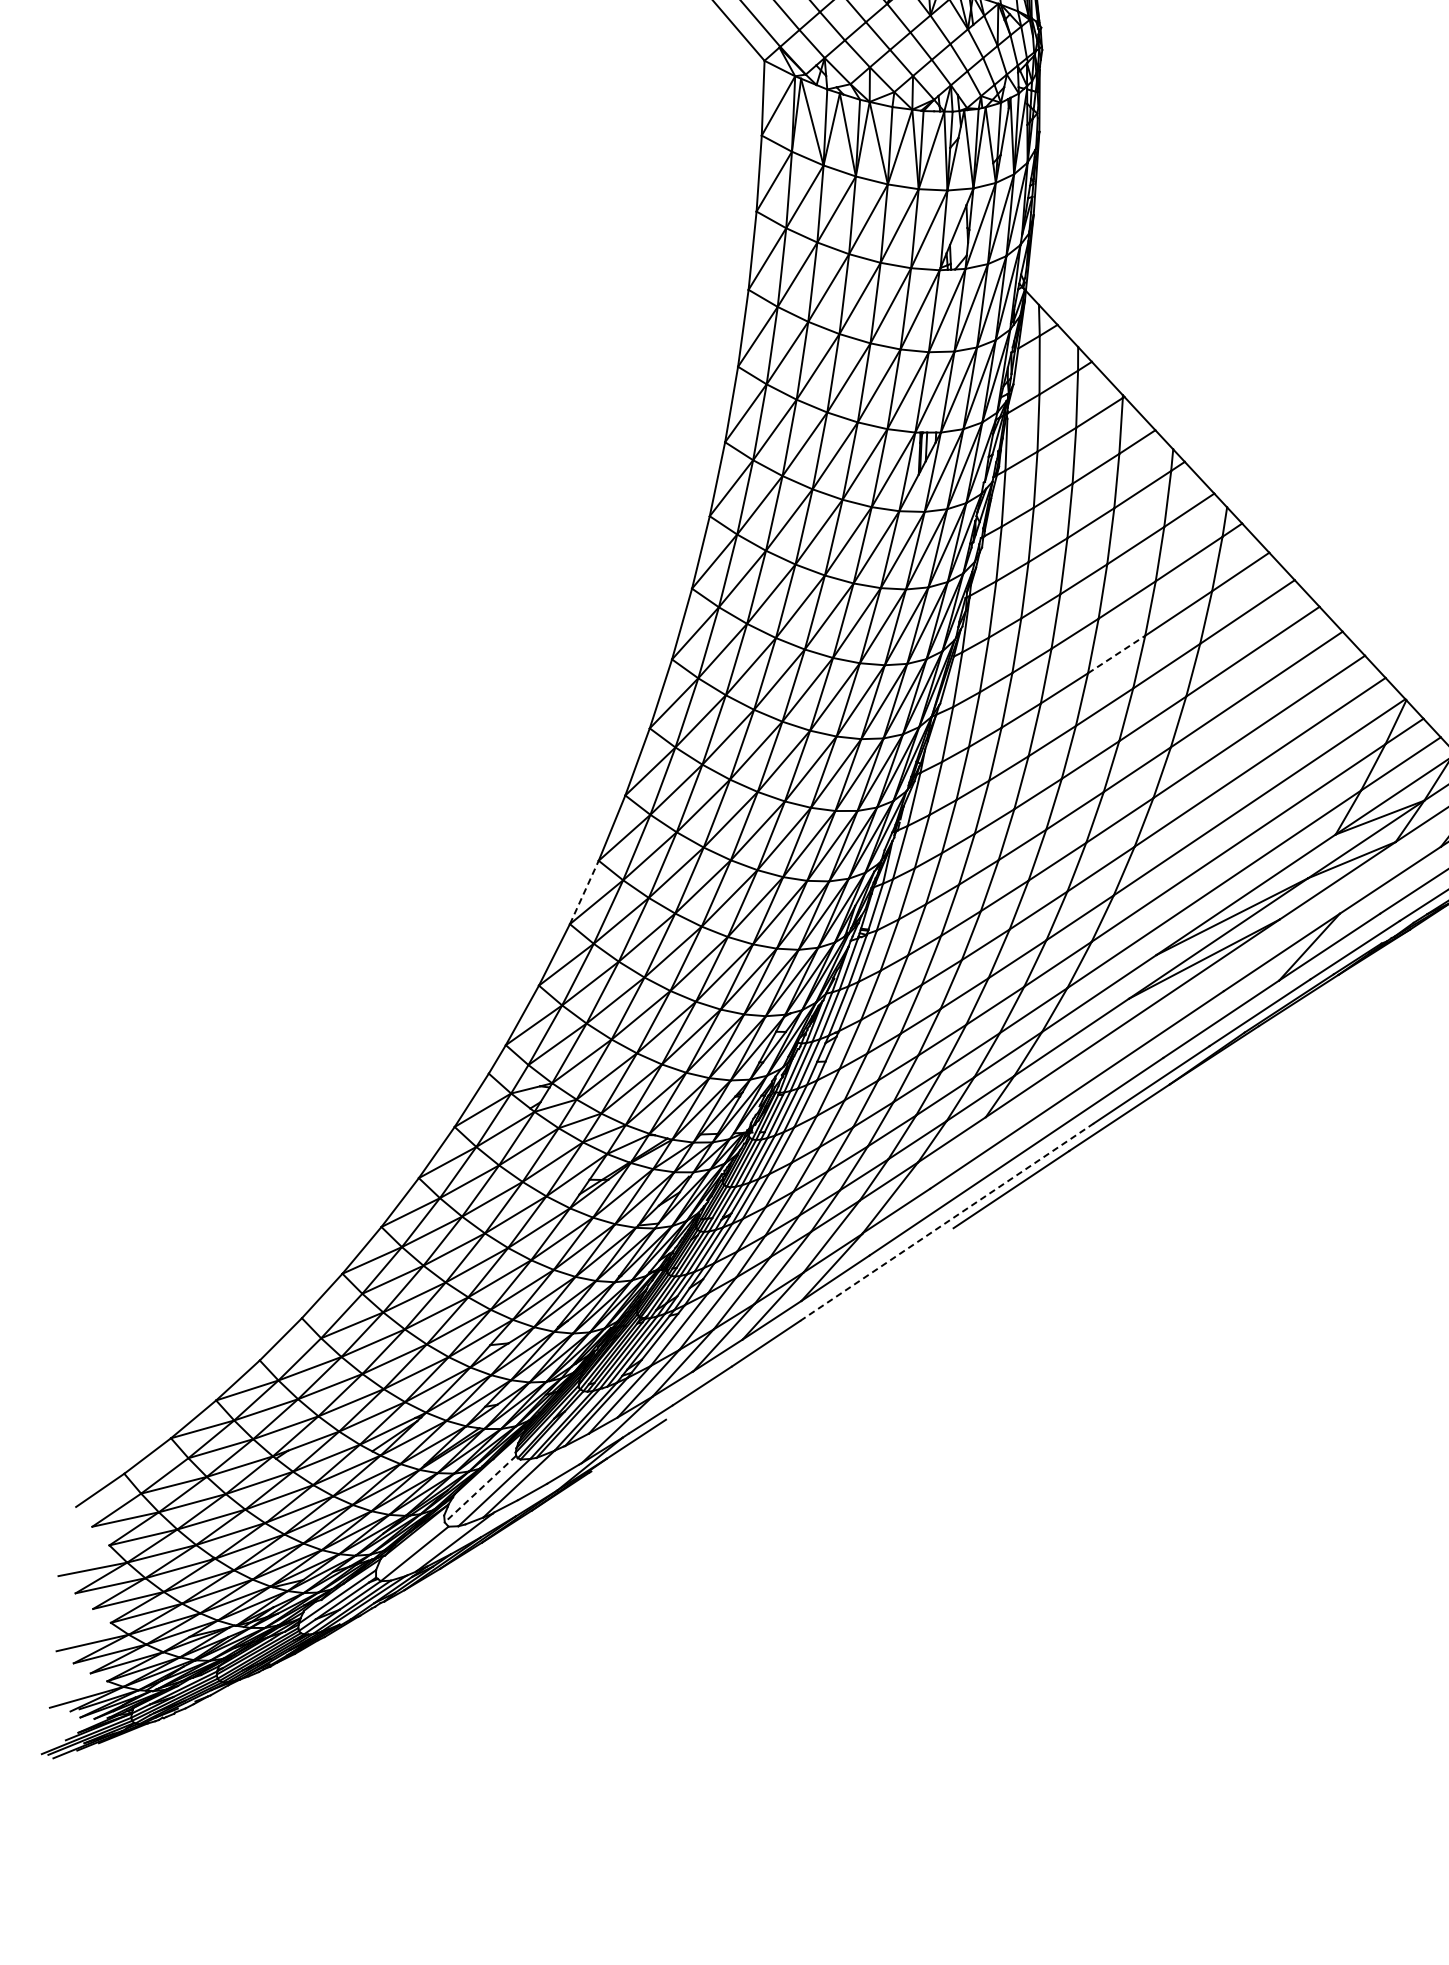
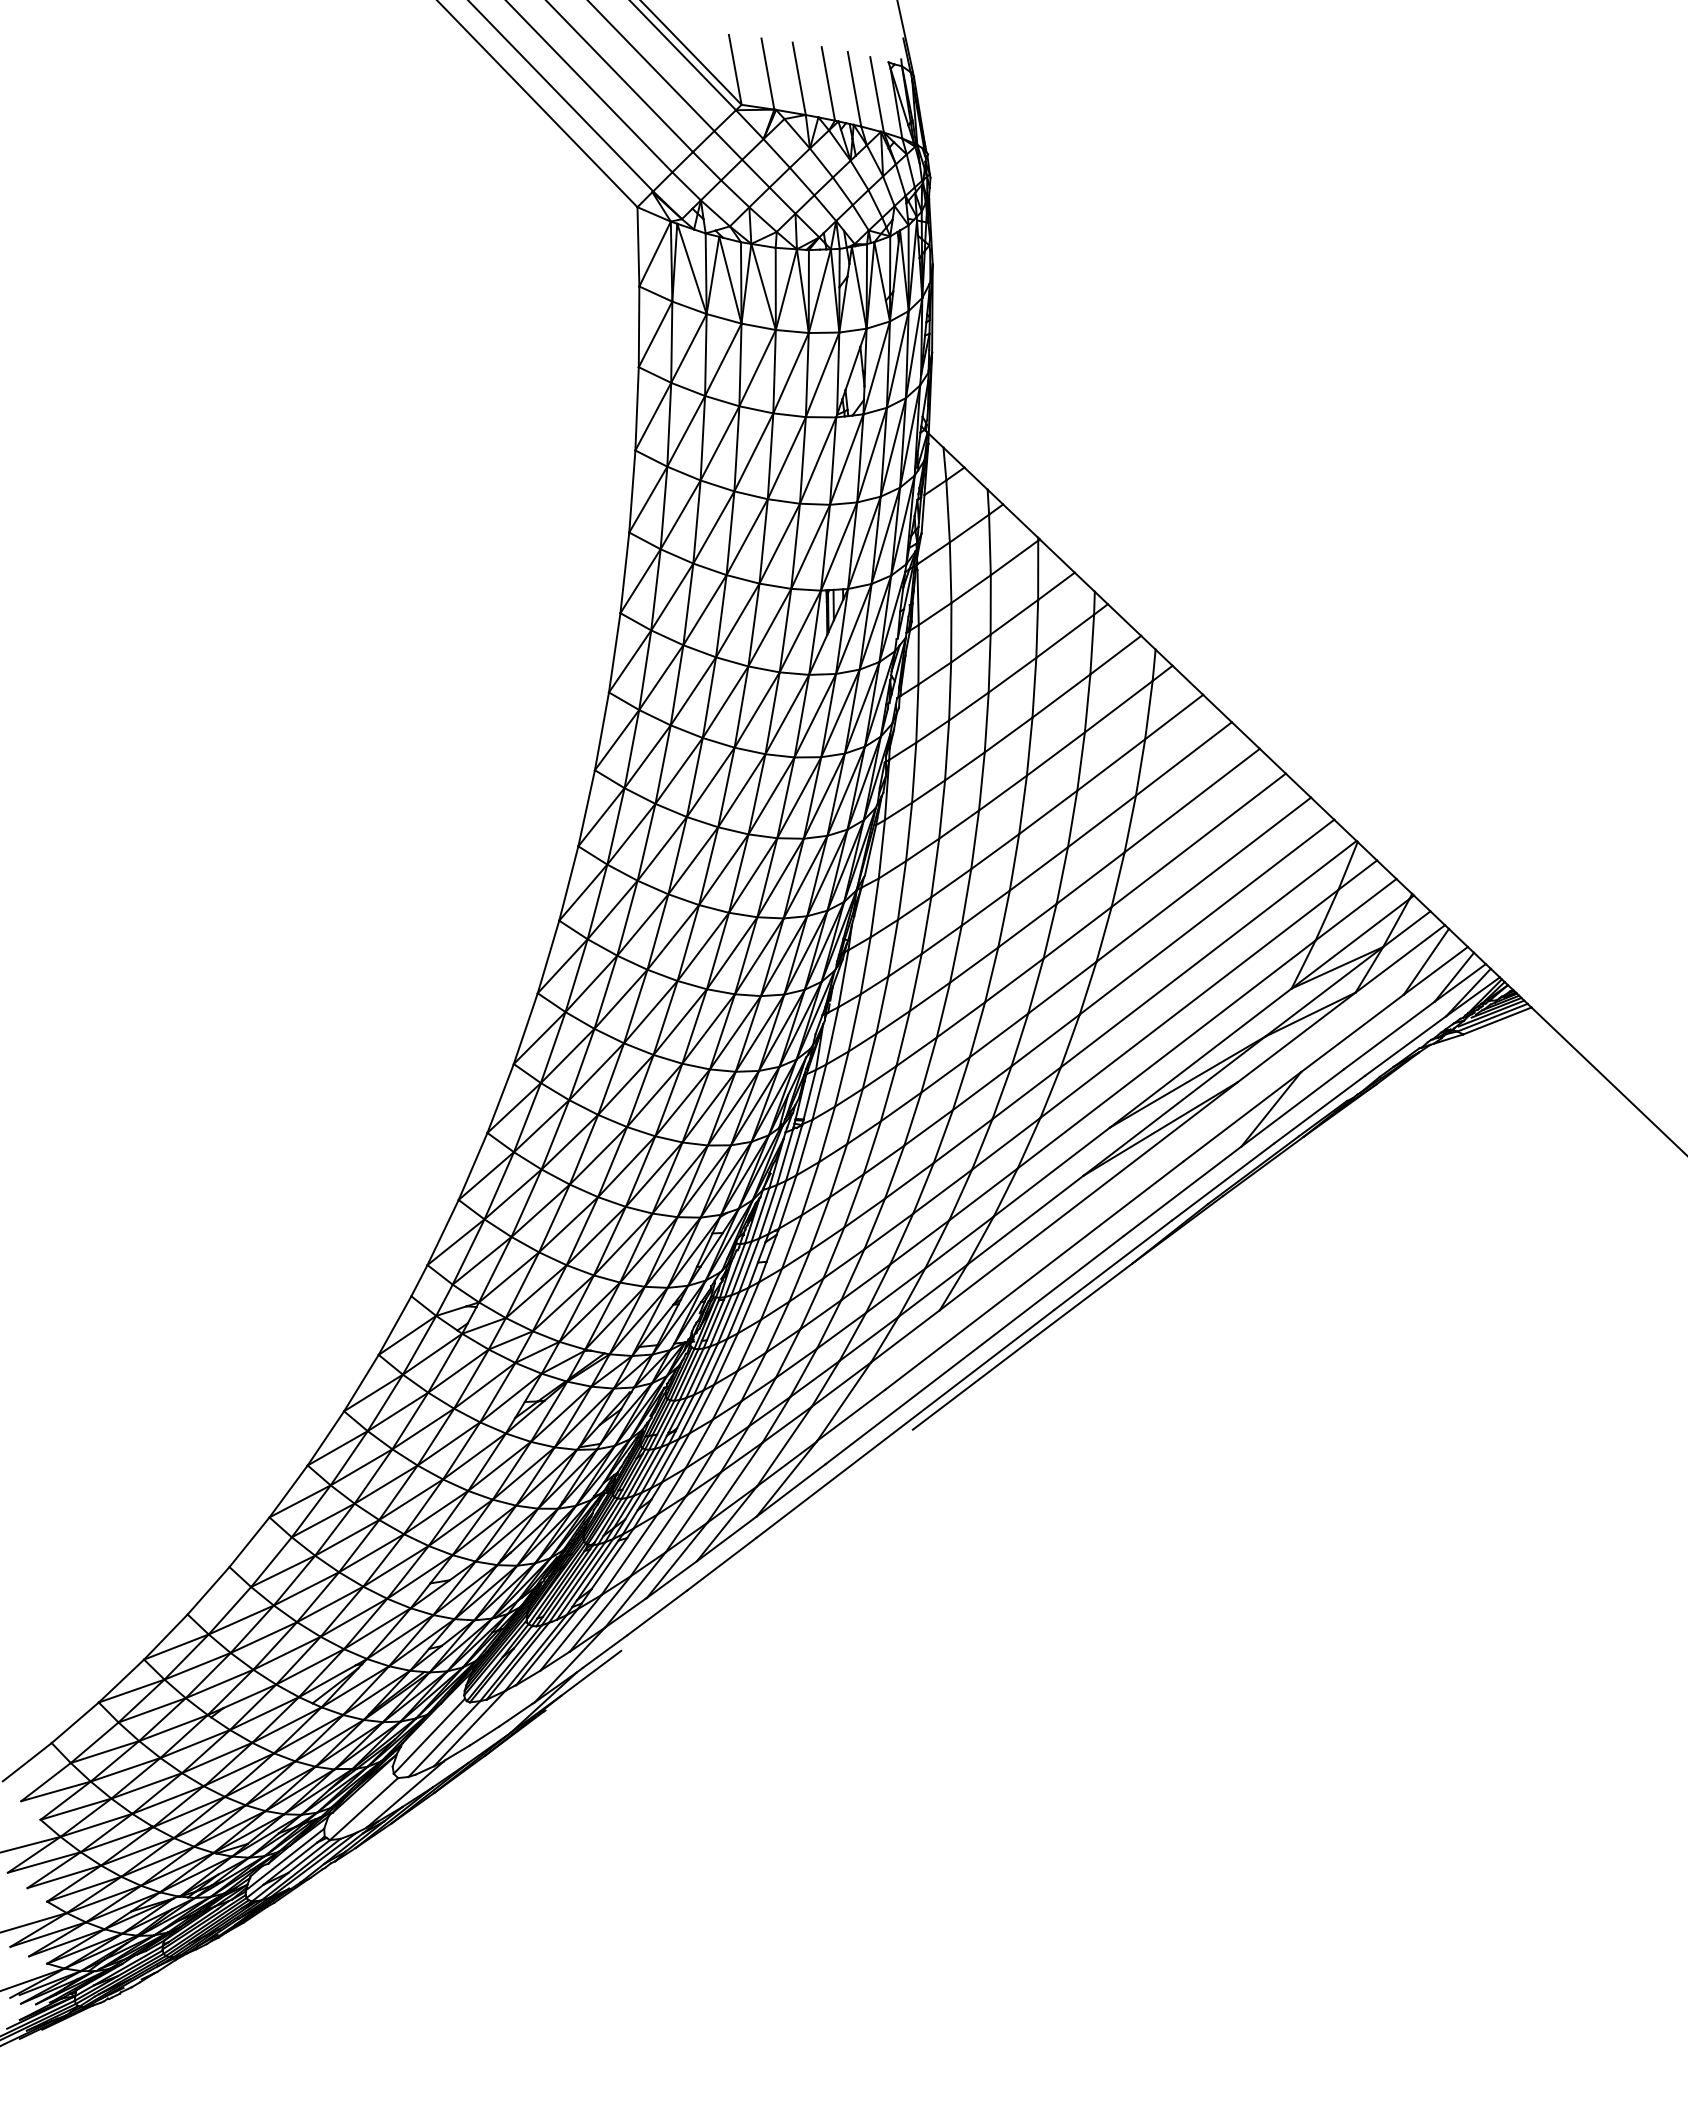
line: (1116, 654) -> (1048, 812), dashed -> solid
line: (584, 892) -> (500, 1098), dashed -> solid
line: (946, 1221) -> (905, 1423), dashed -> solid
line: (480, 1489) -> (429, 1736), dashed -> solid

